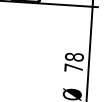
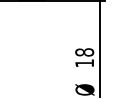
text: (73, 68) -> (84, 63), 78 -> 18

